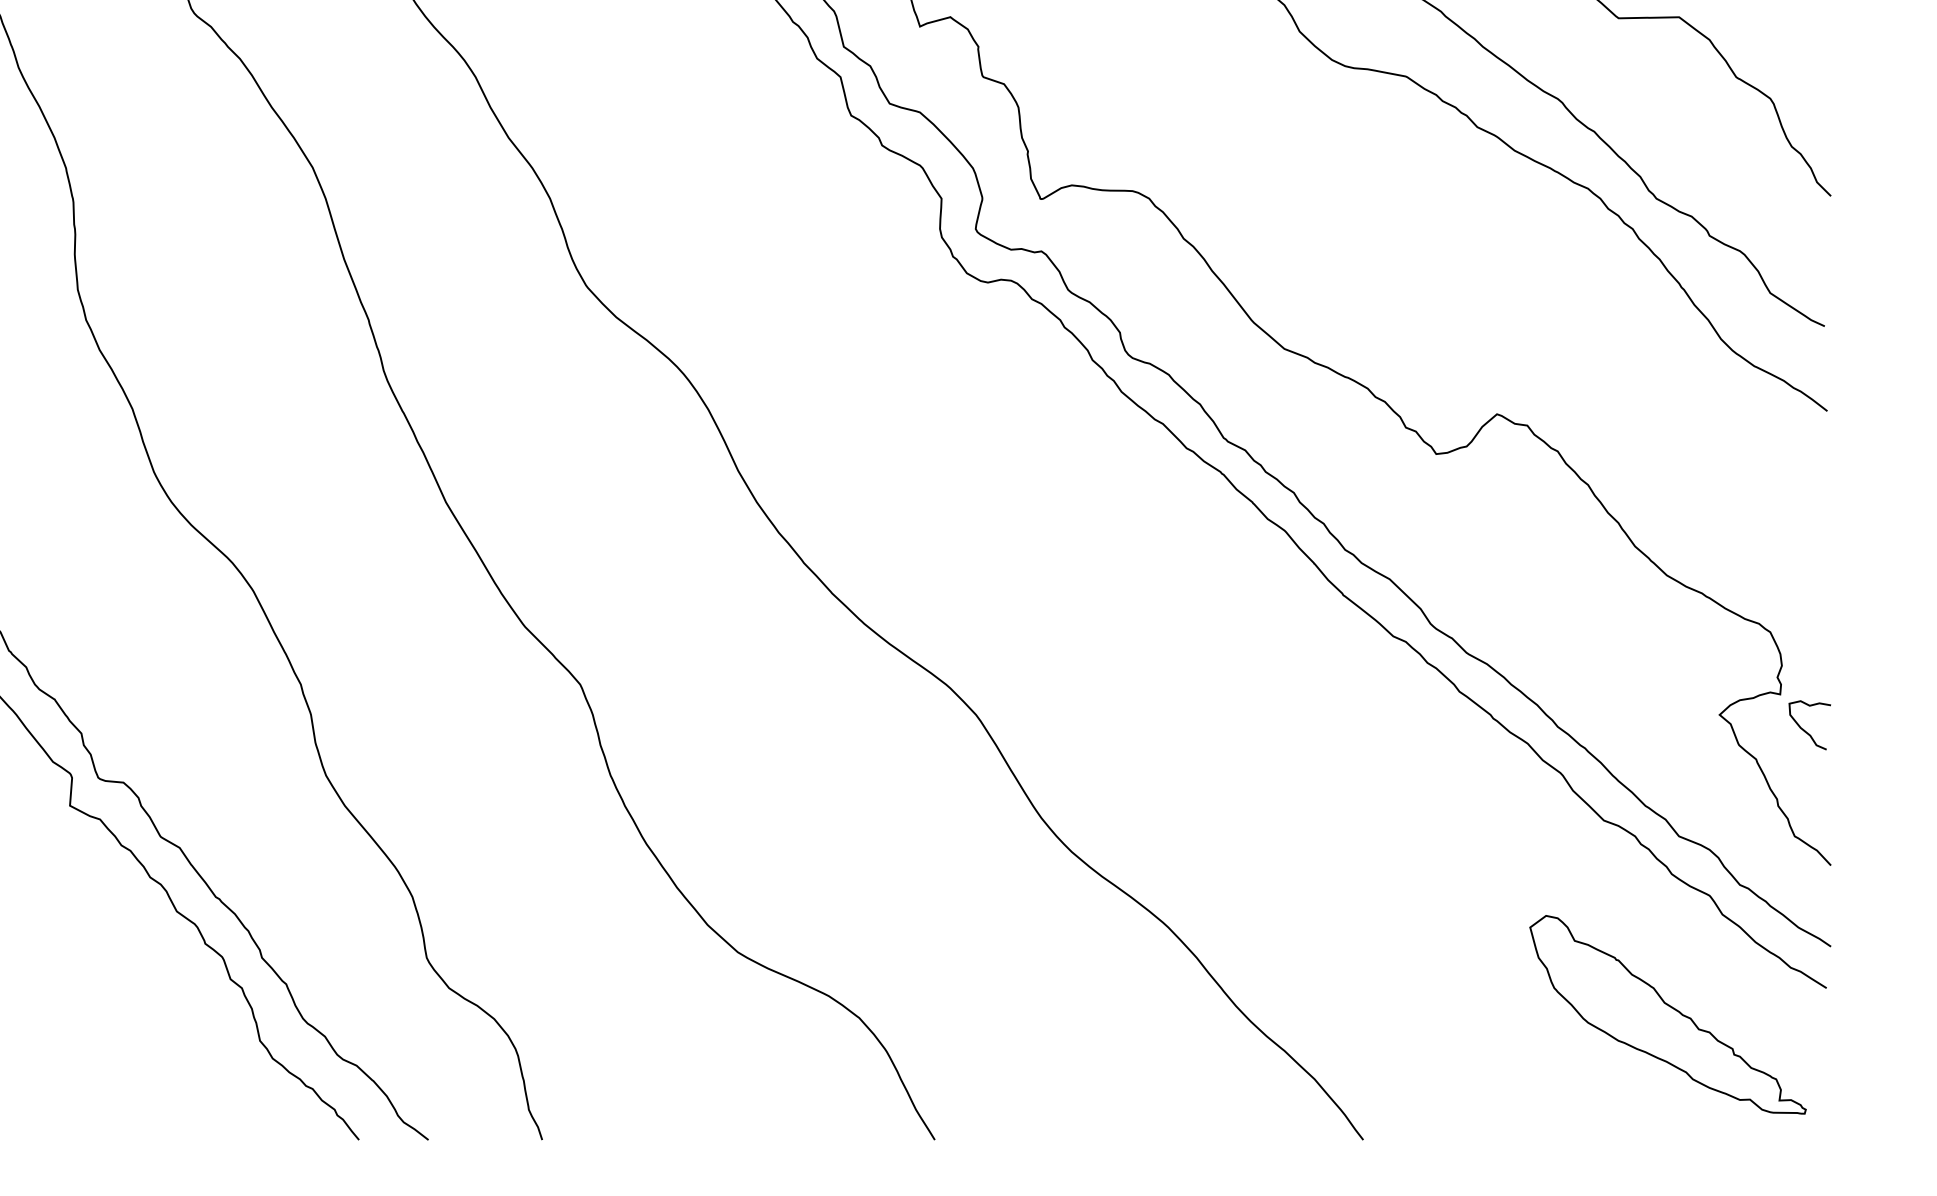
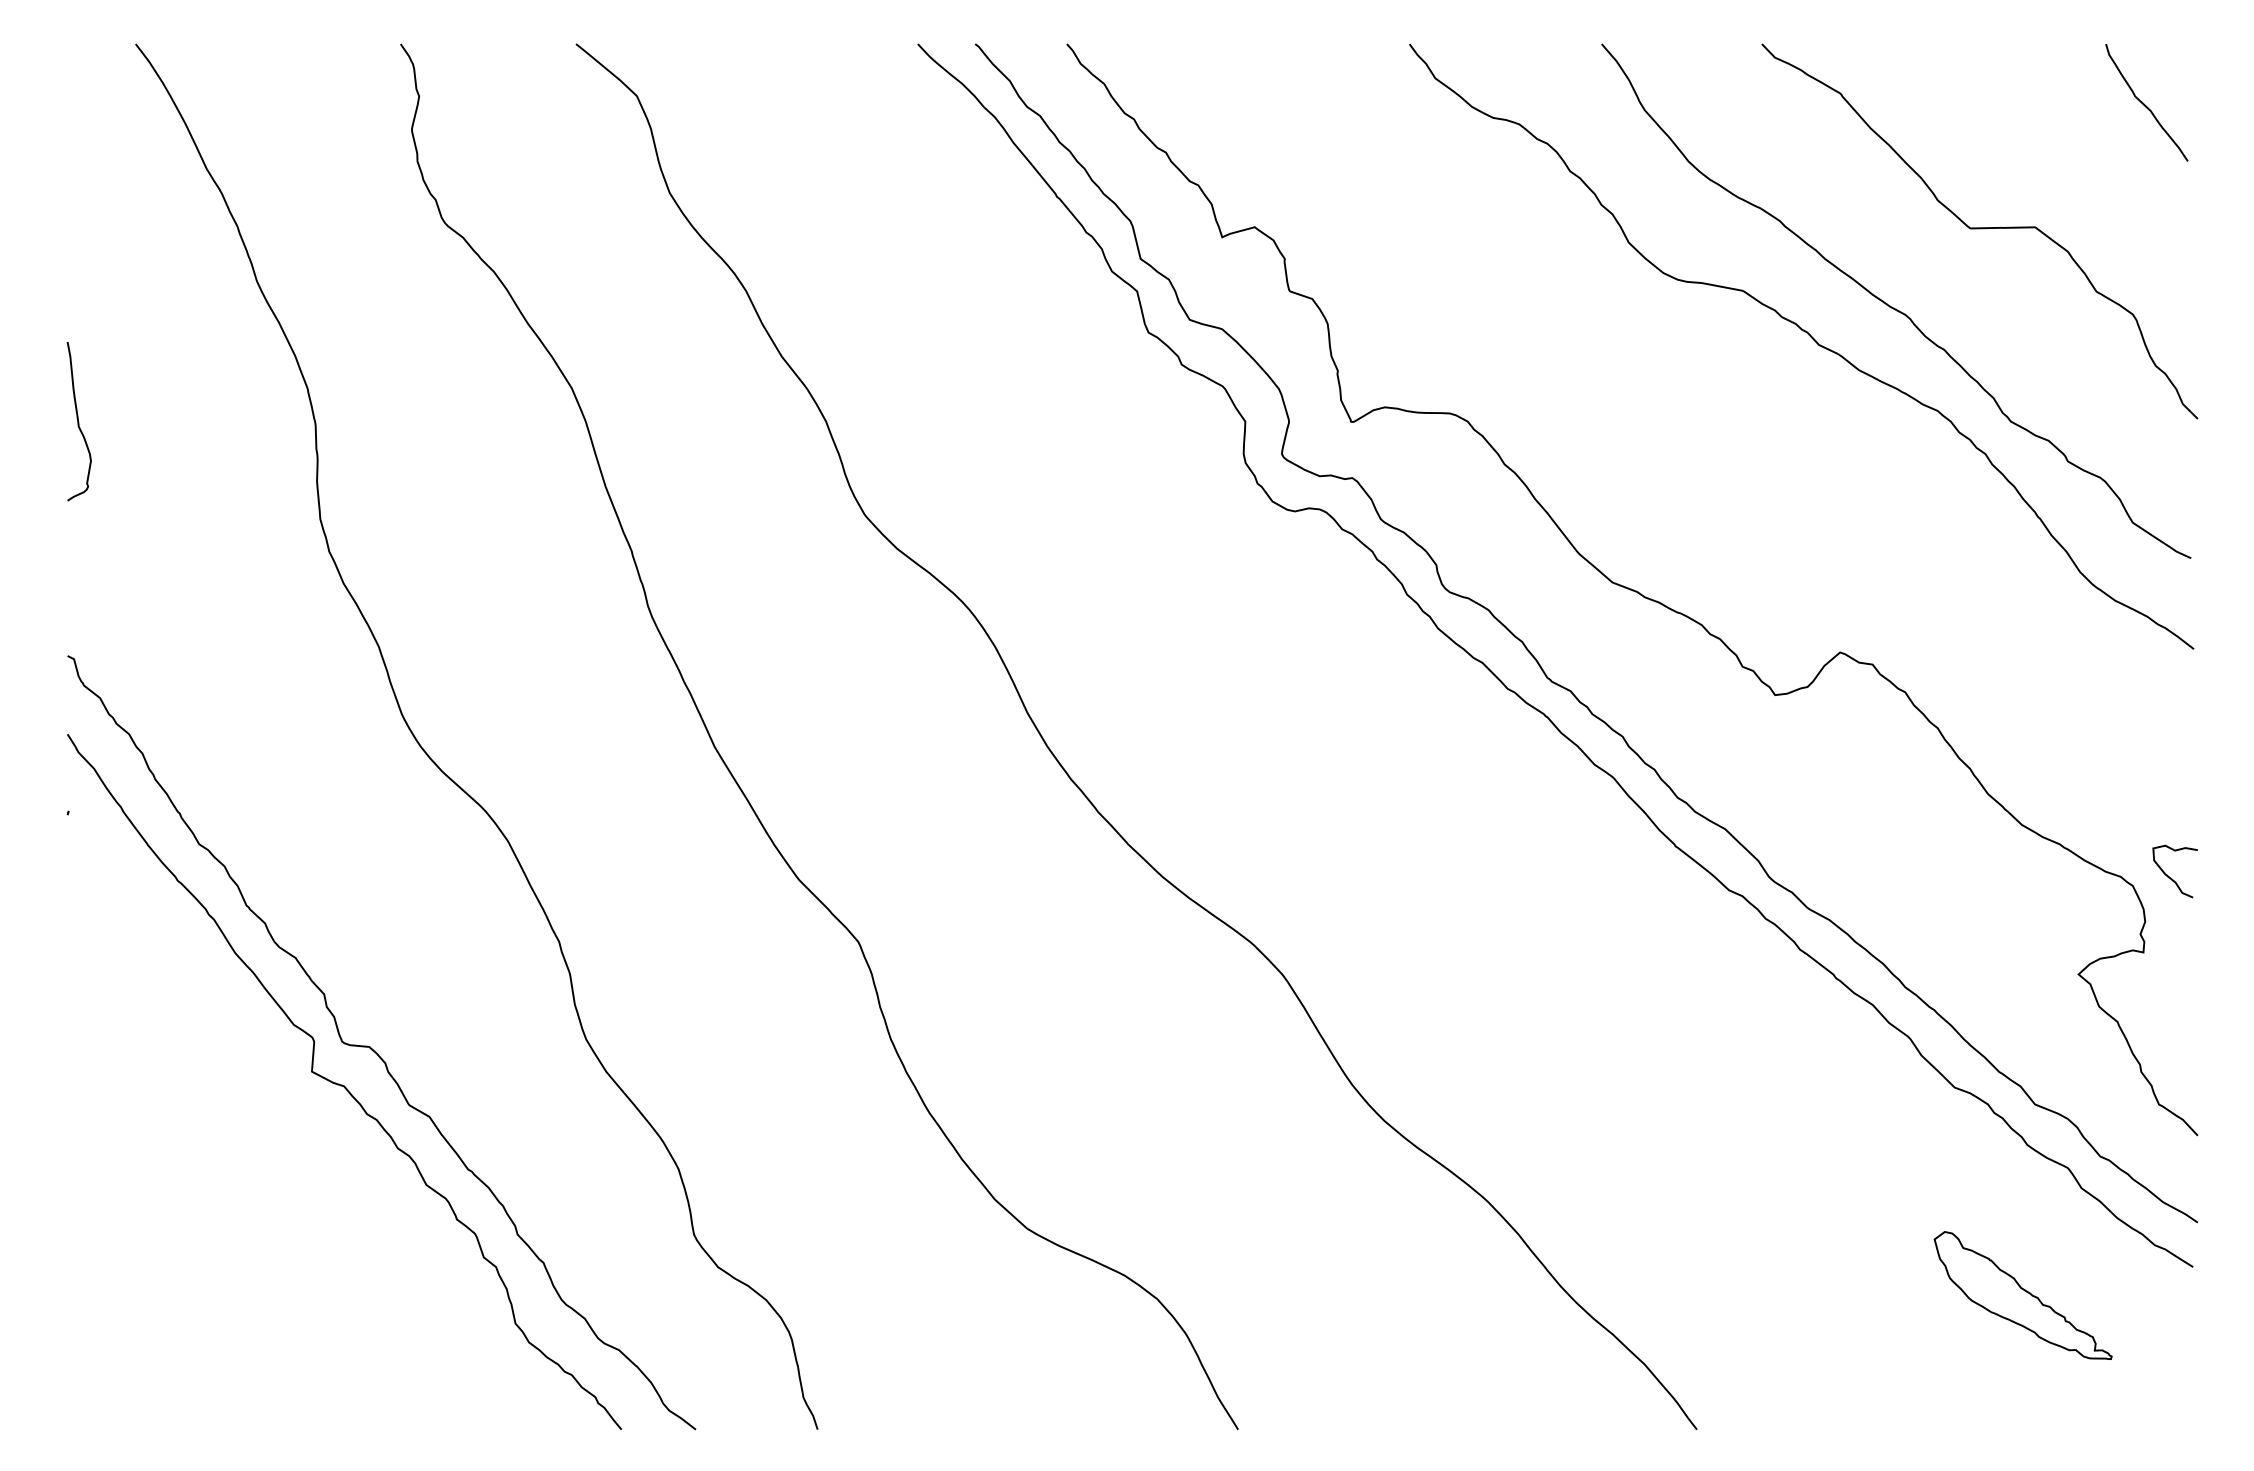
curve: (1804, 729) -> (2169, 876), moved
part: (1667, 1014) -> (2022, 1295), size x0.6

